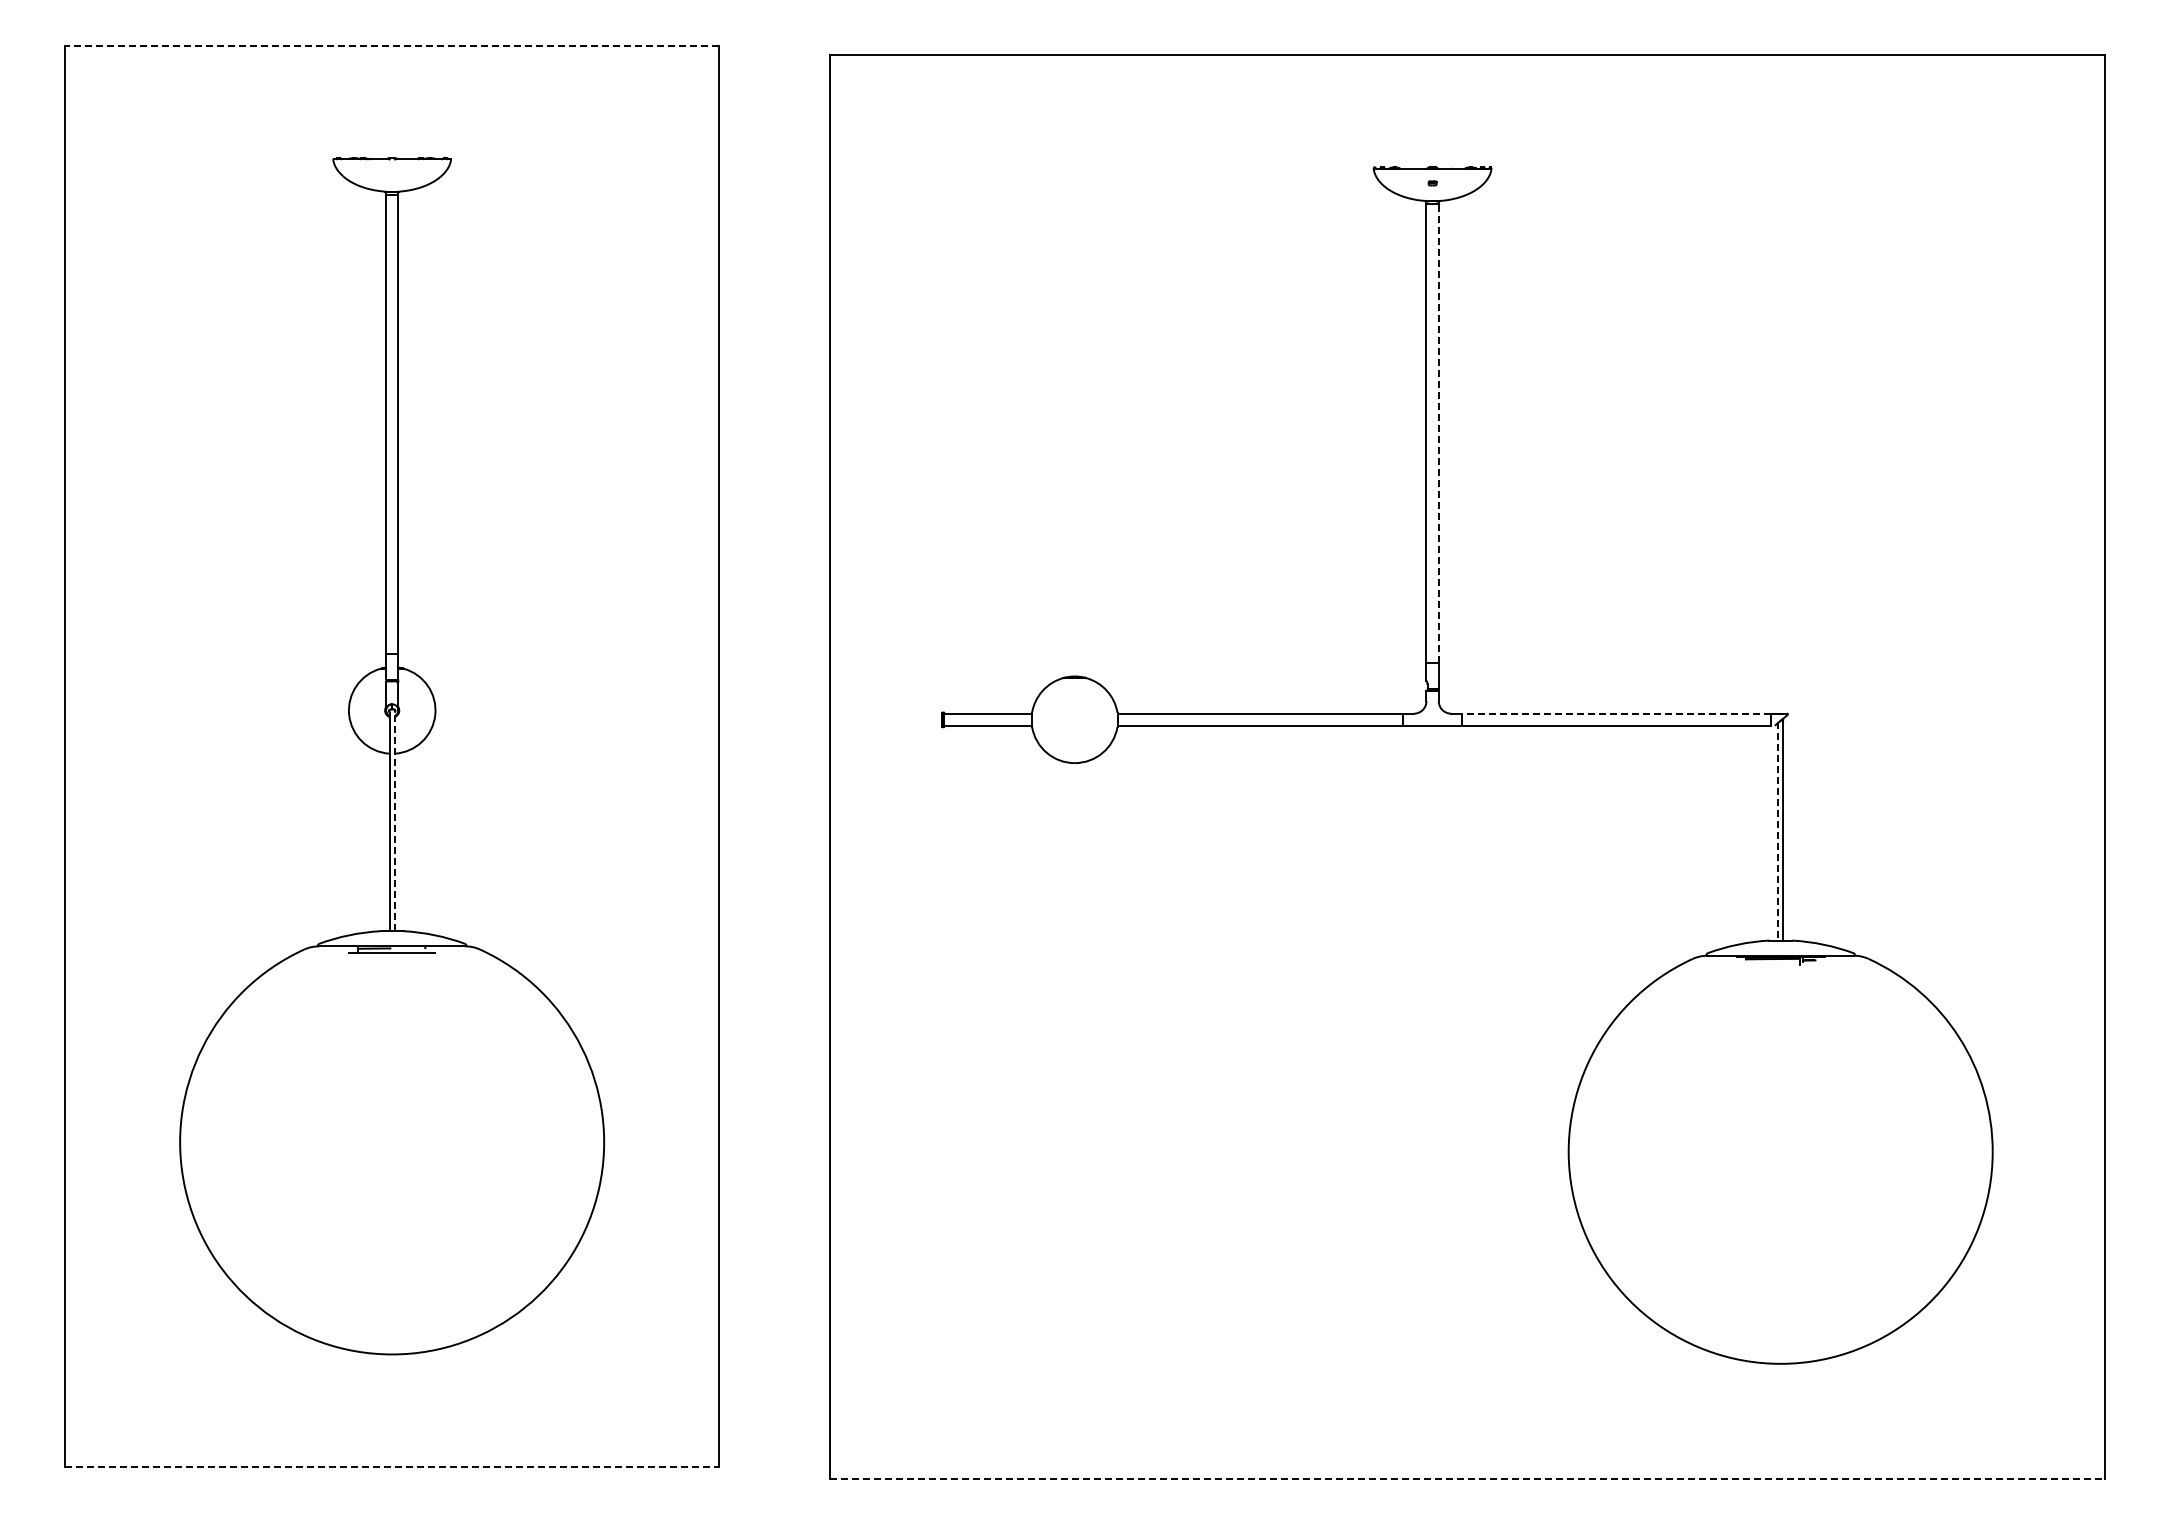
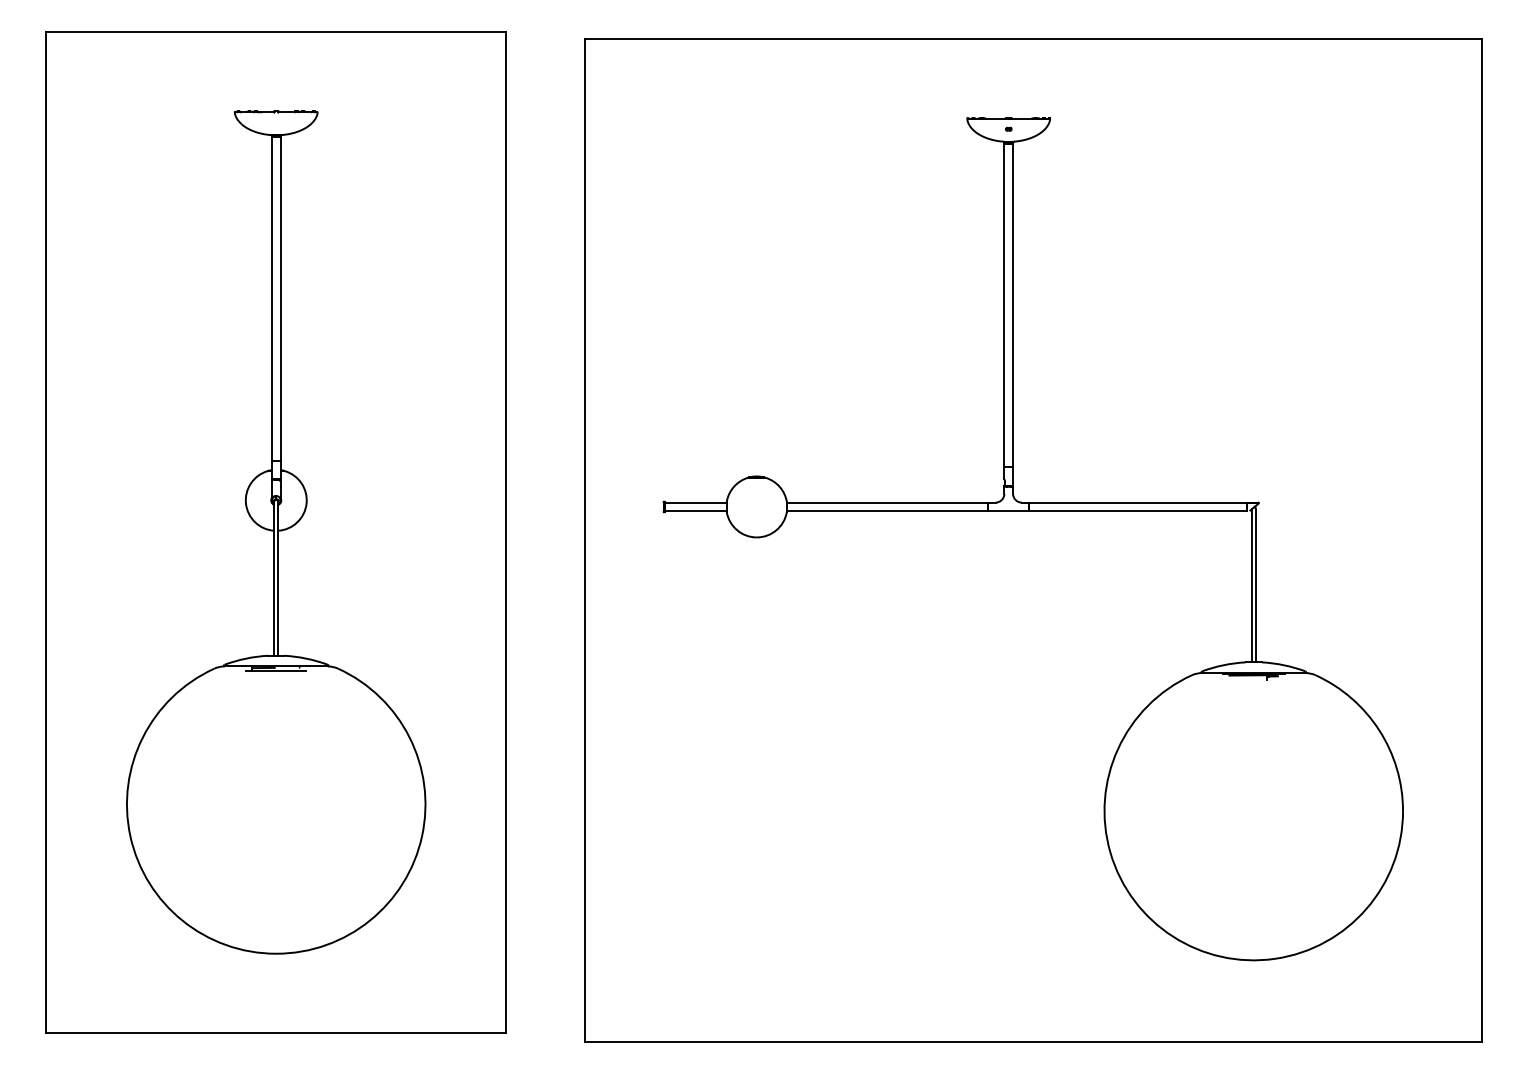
line: (391, 45) -> (275, 32), dashed -> solid
line: (1438, 433) -> (1012, 305), dashed -> solid
line: (1616, 713) -> (1138, 502), dashed -> solid
line: (394, 821) -> (277, 578), dashed -> solid
line: (1777, 831) -> (1251, 585), dashed -> solid
line: (392, 1466) -> (276, 1032), dashed -> solid
line: (1468, 1479) -> (1033, 1041), dashed -> solid

